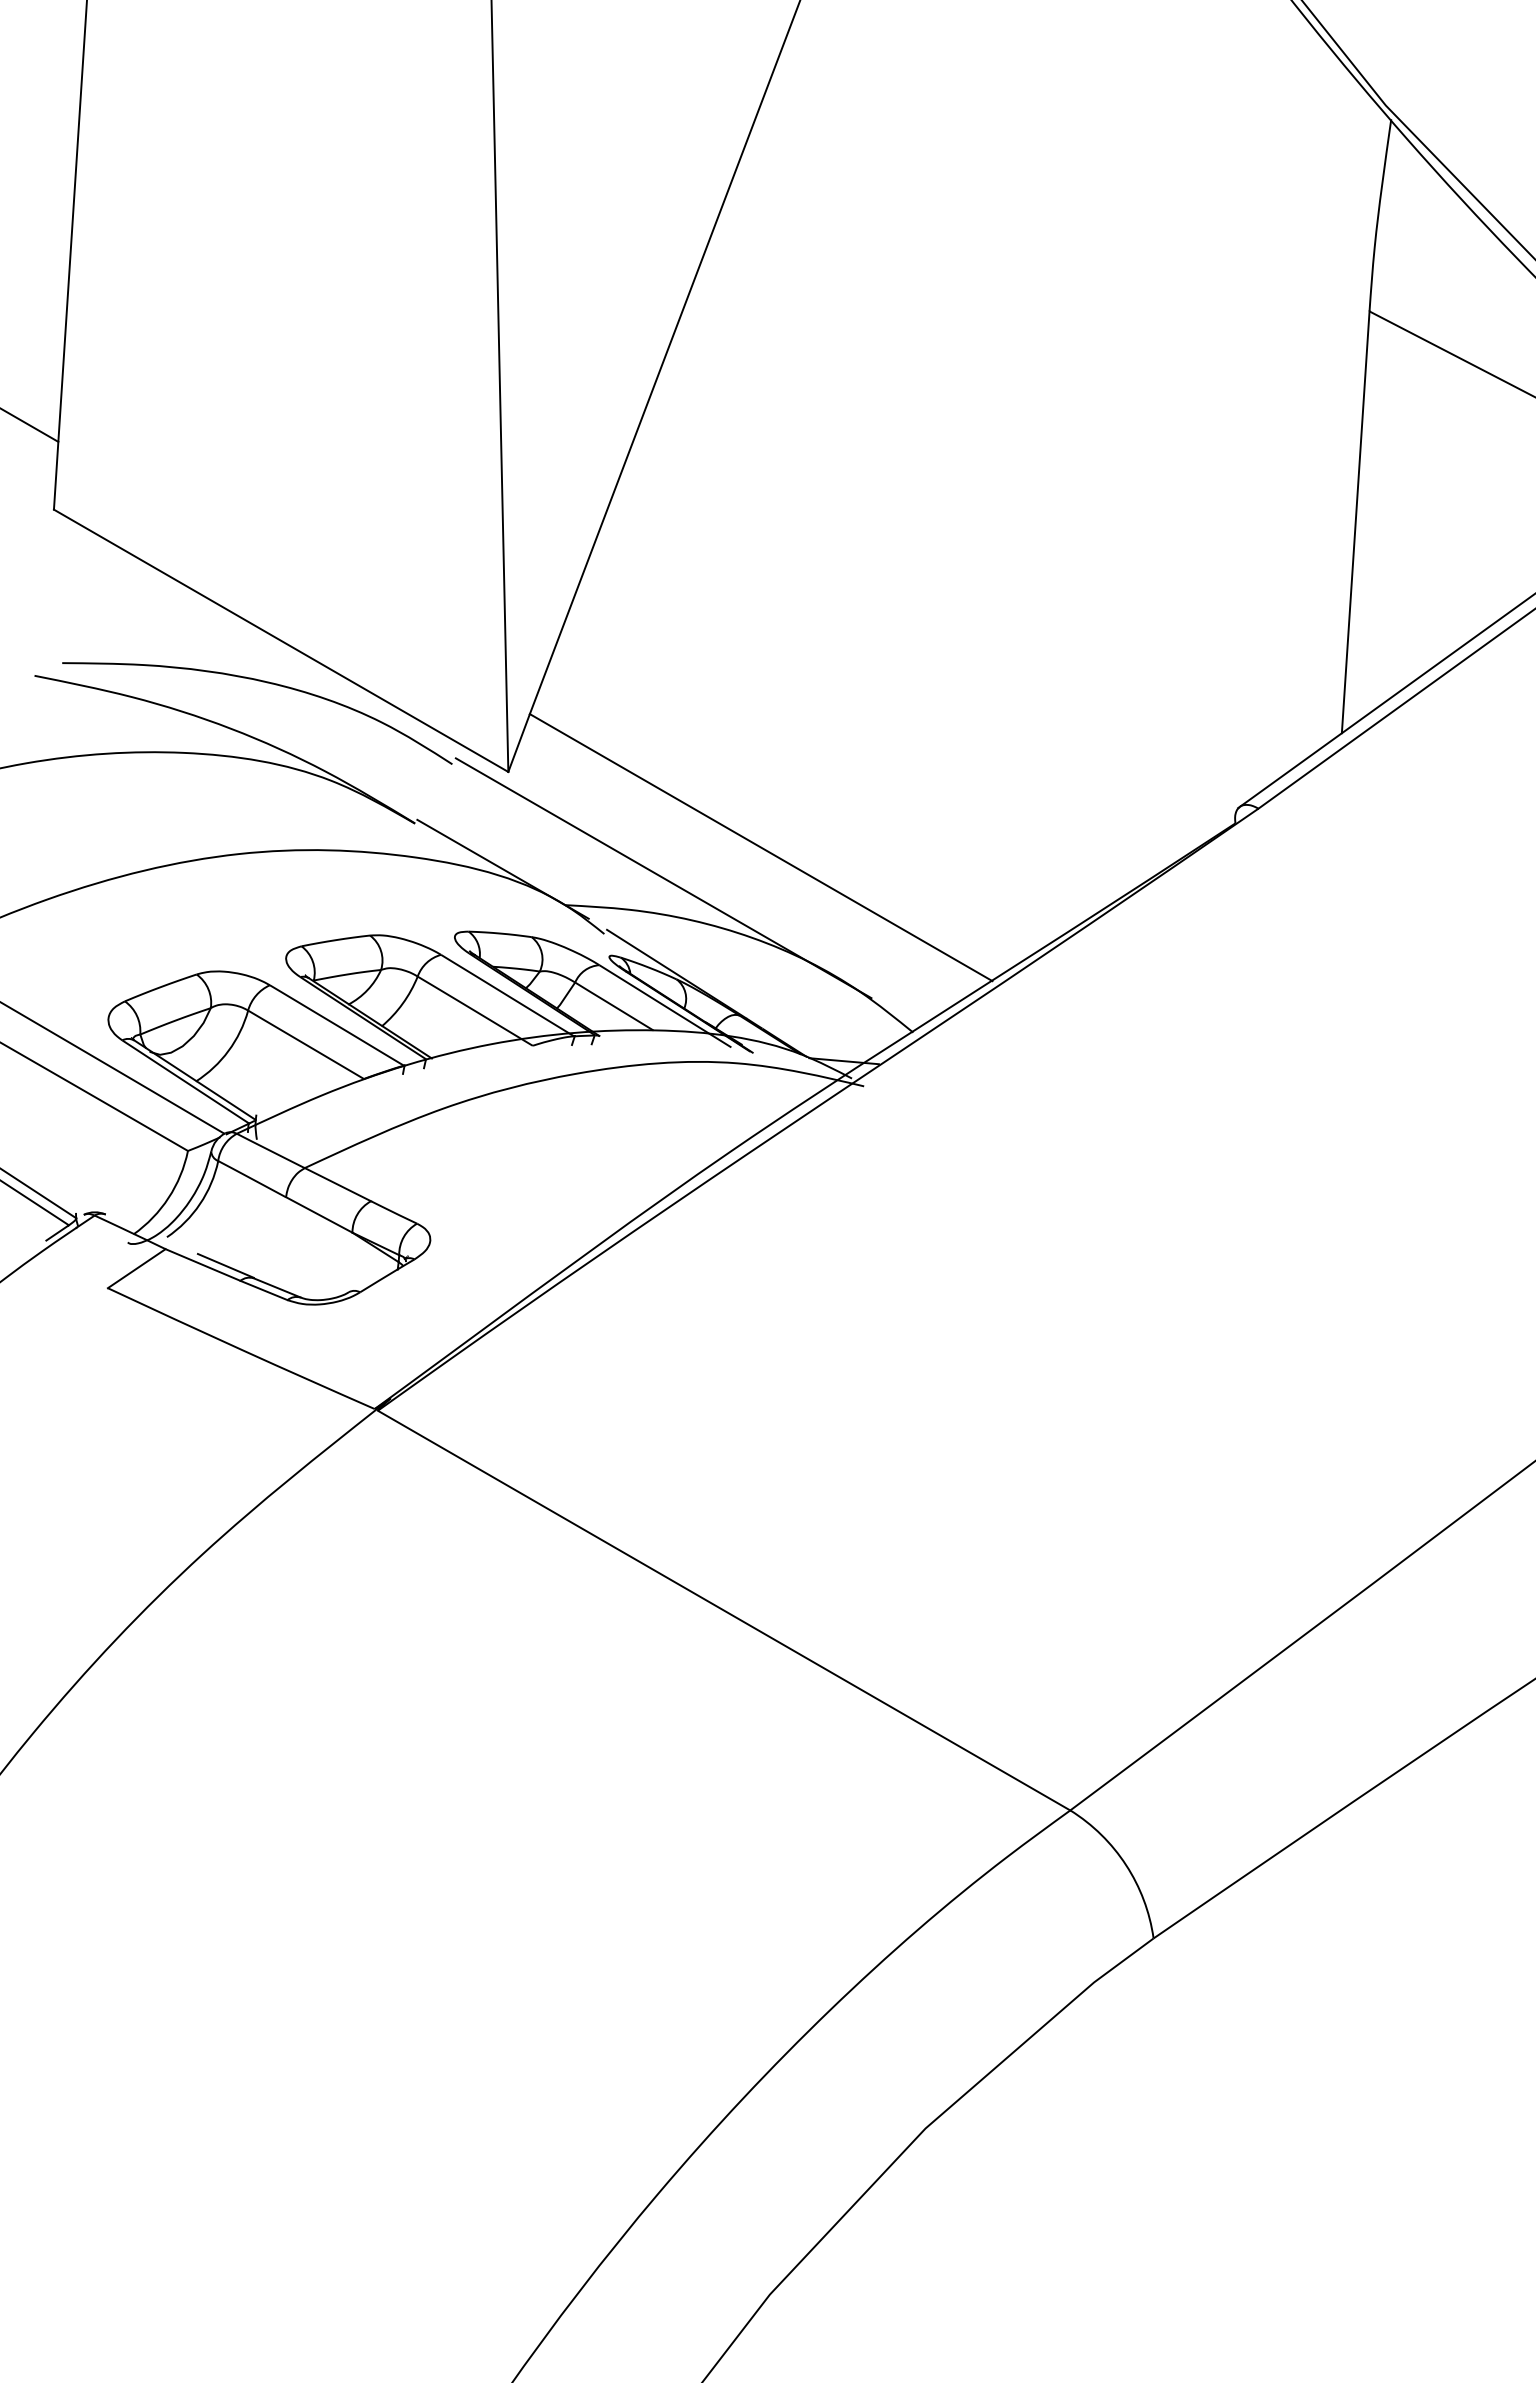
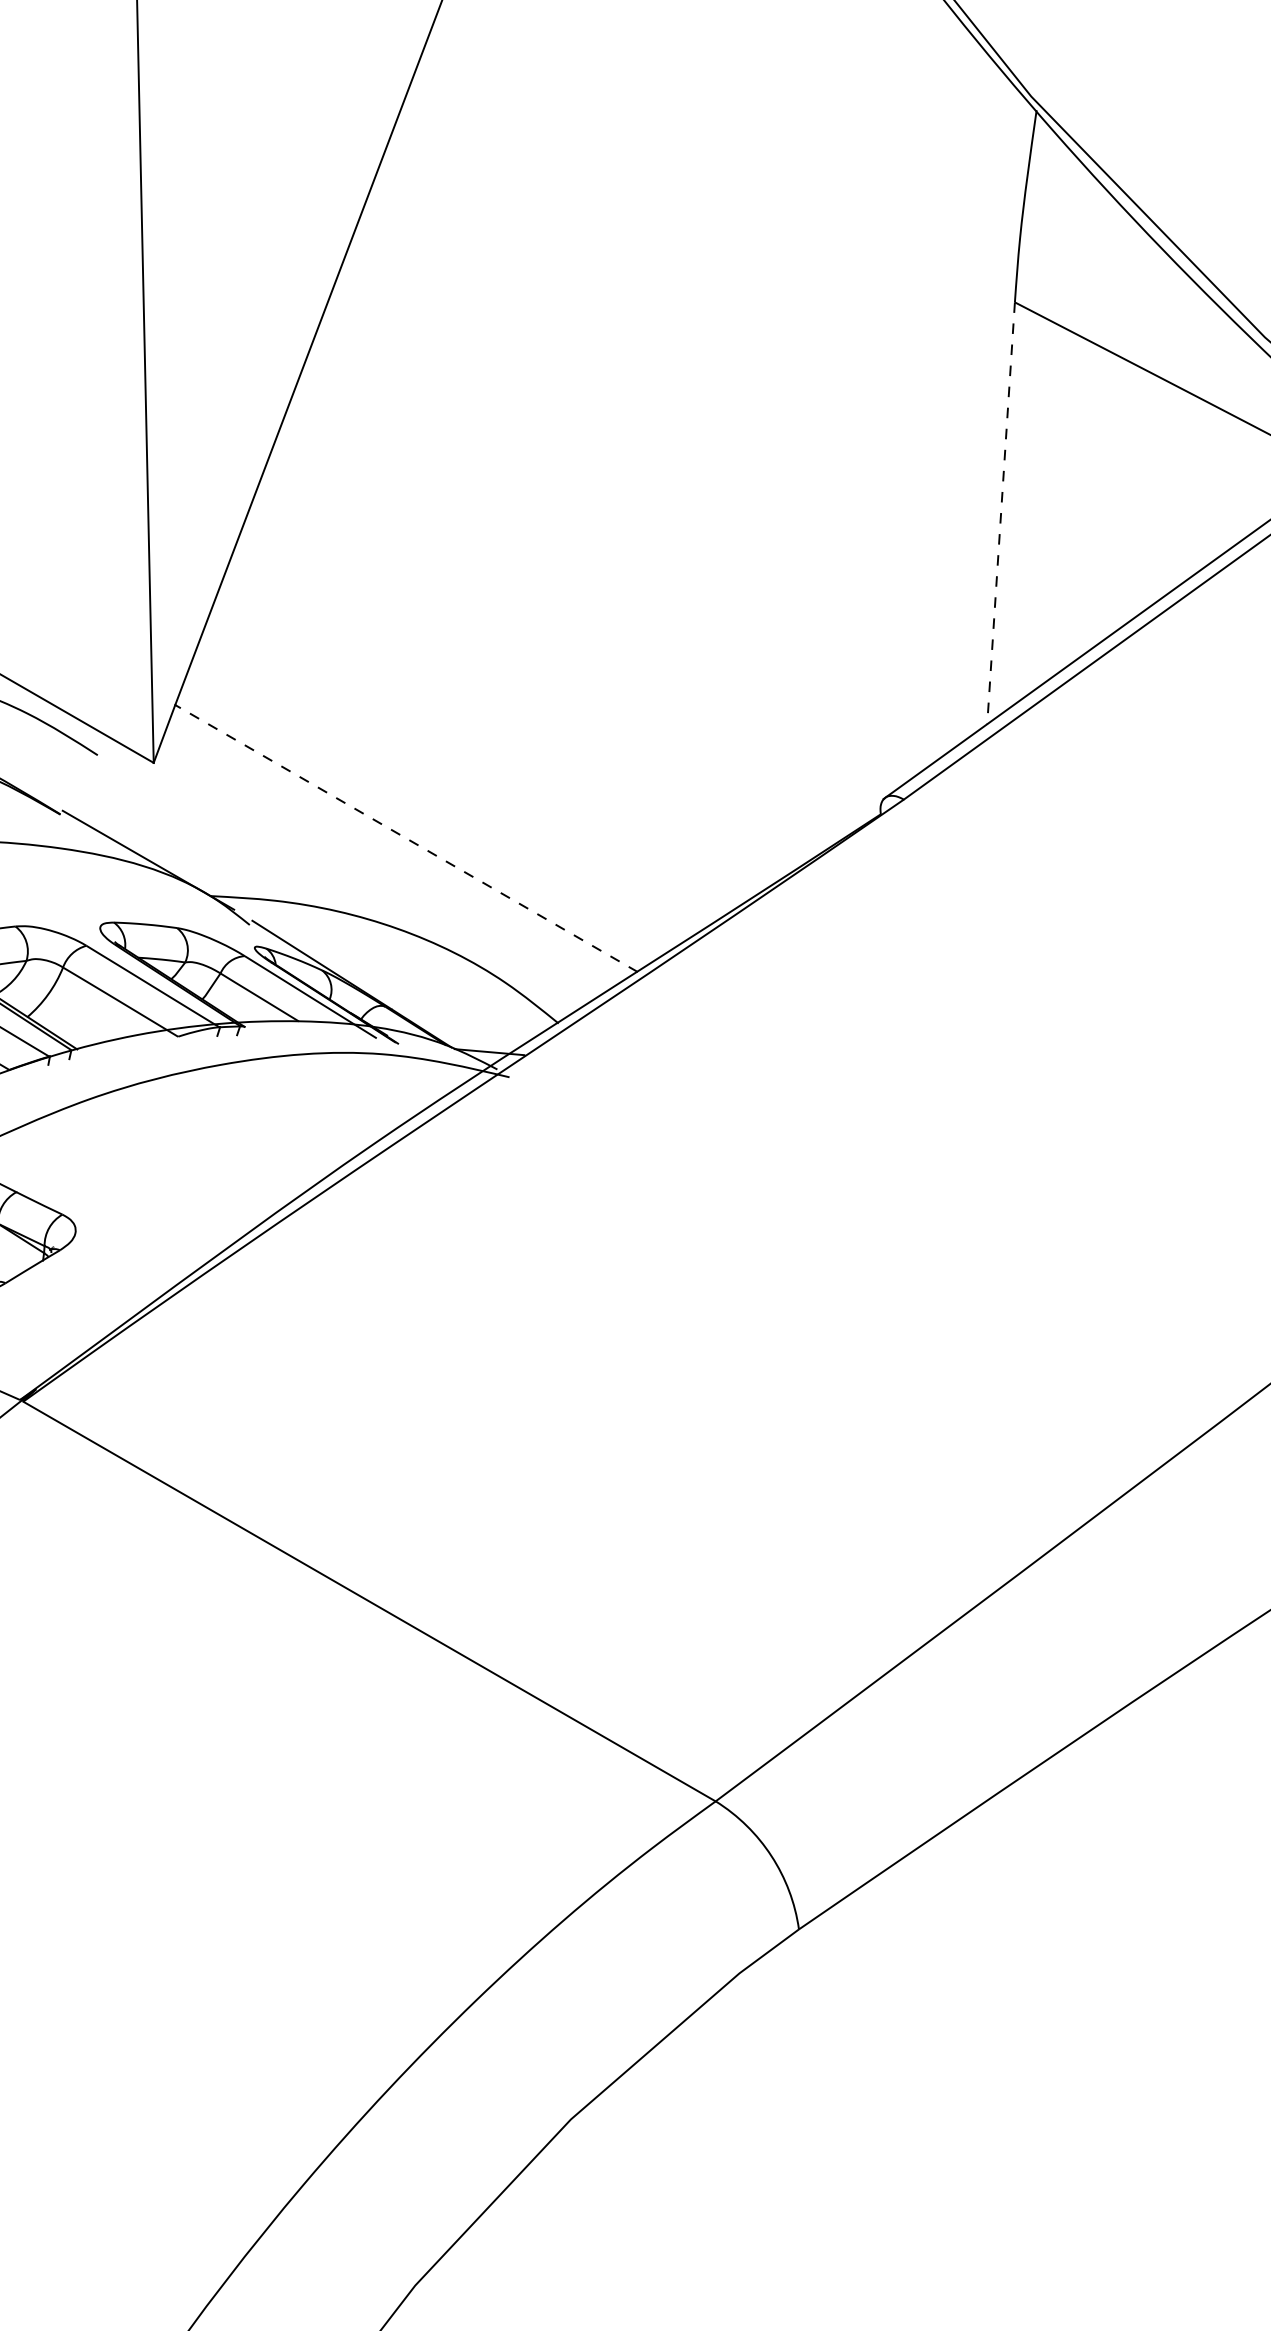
line: (1355, 522) -> (1000, 513), solid -> dashed
line: (760, 847) -> (405, 838), solid -> dashed
line: (663, 878) -> (308, 869), removed

